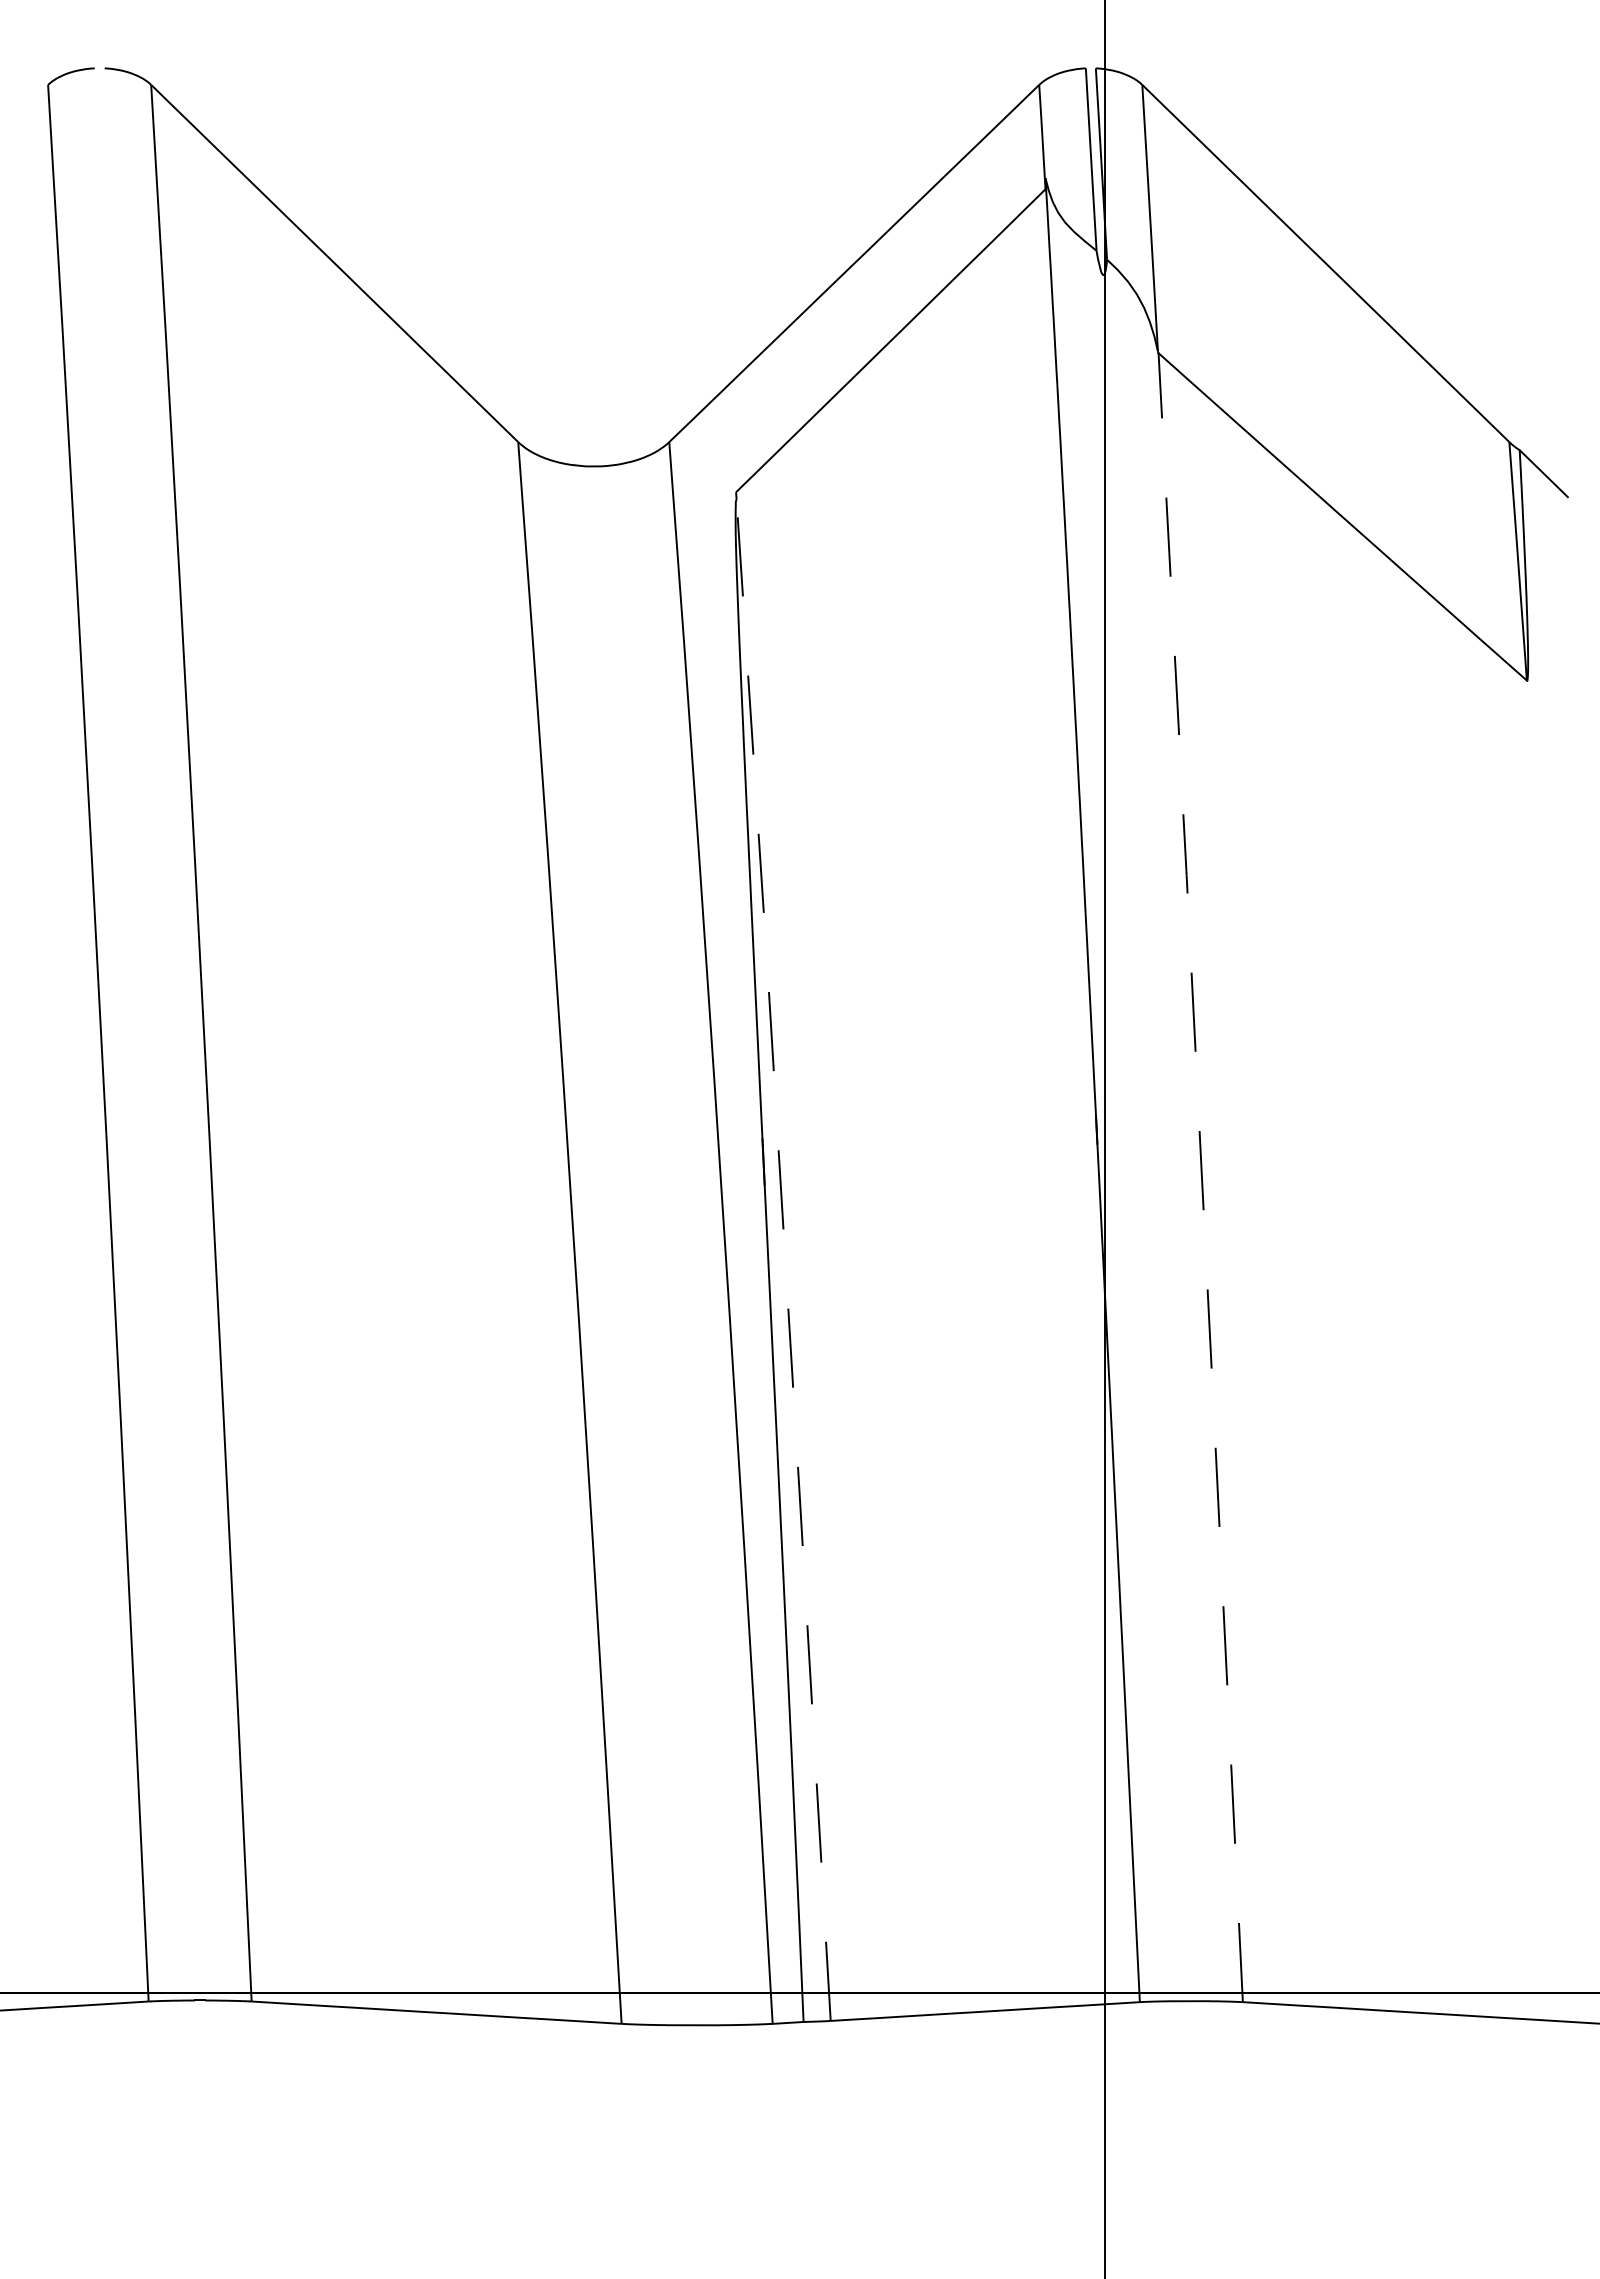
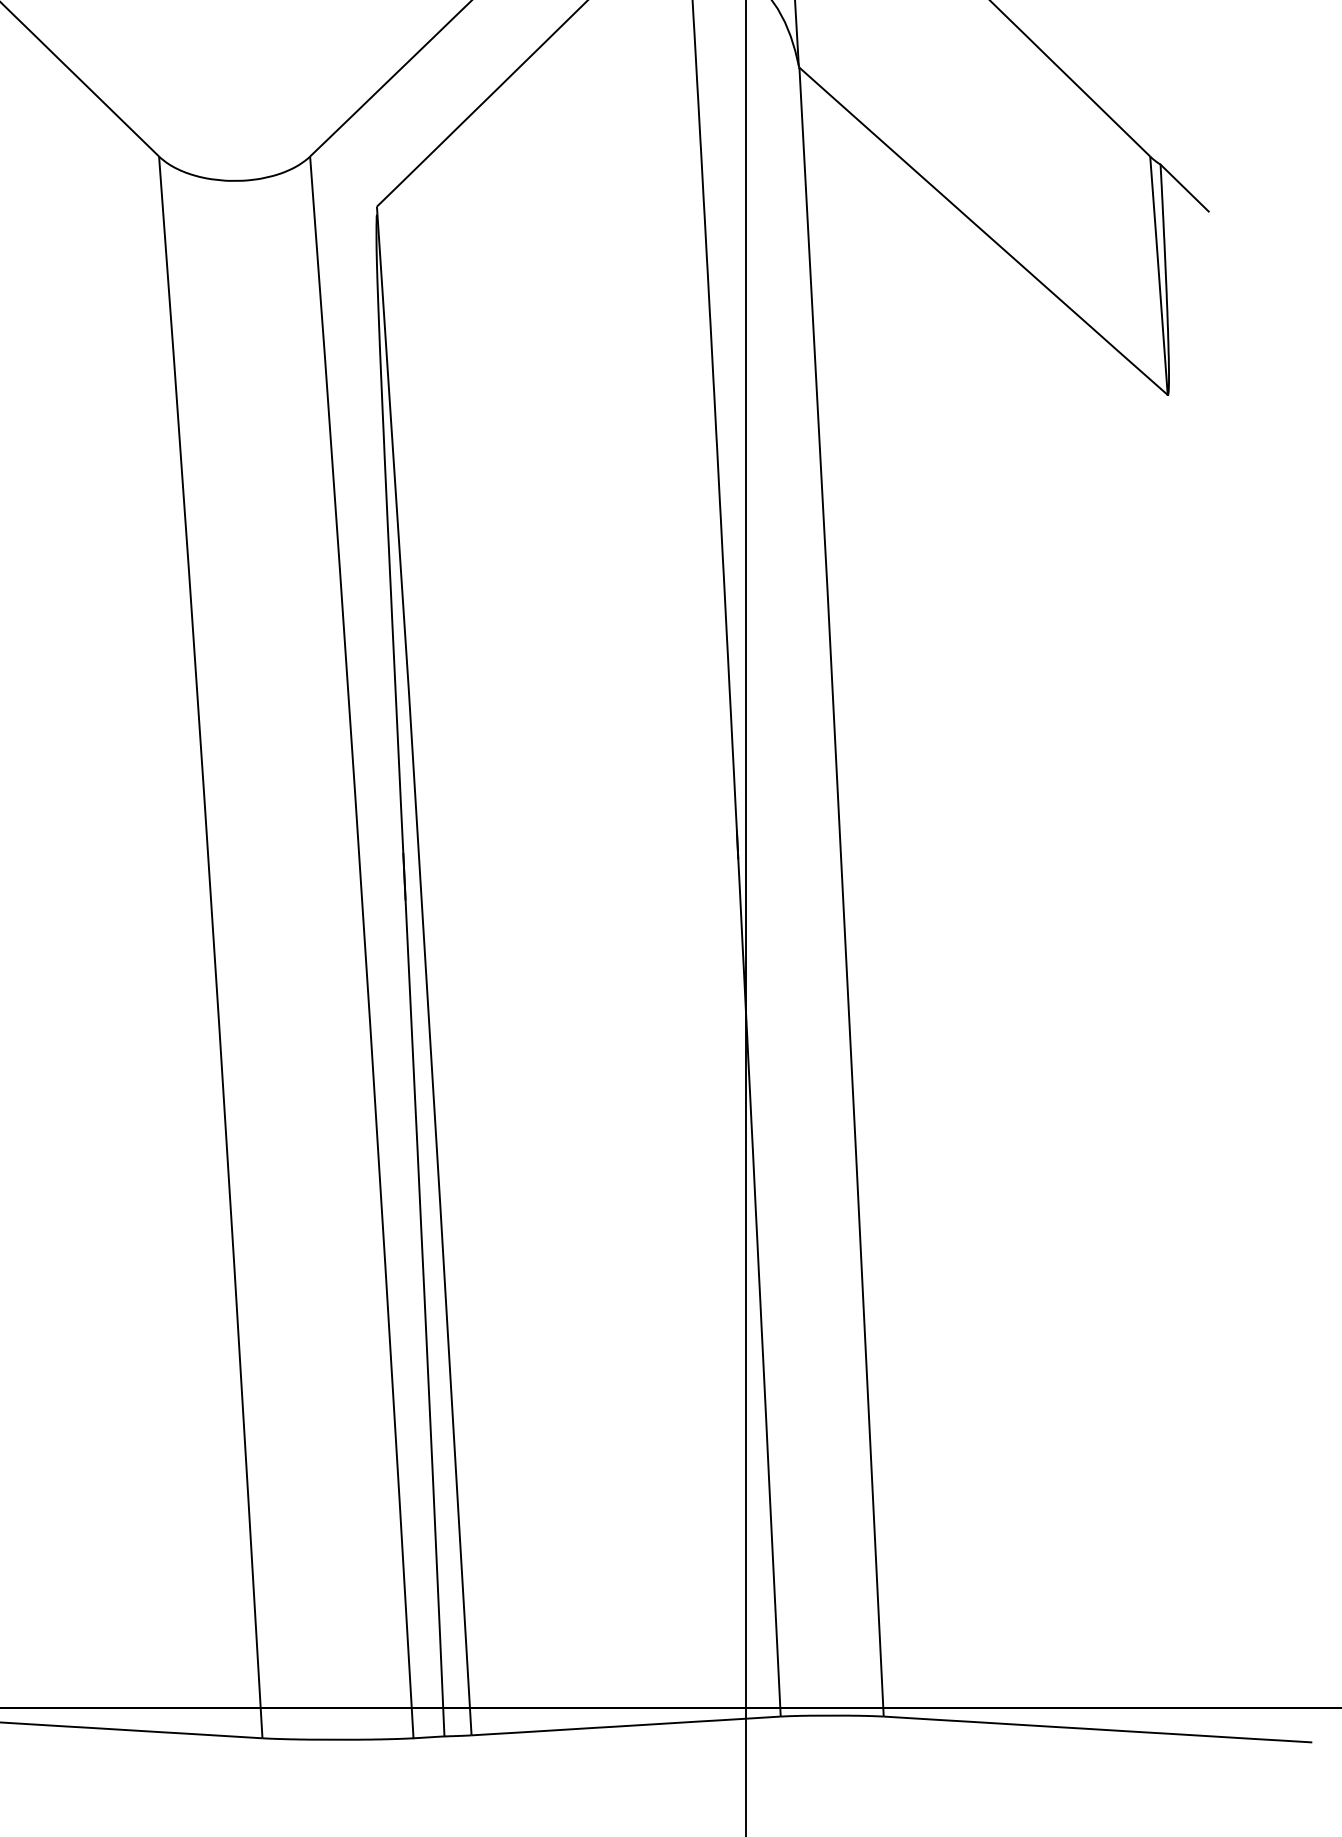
line: (1201, 1177) -> (842, 891), dashed -> solid
line: (785, 1260) -> (426, 974), dashed -> solid

